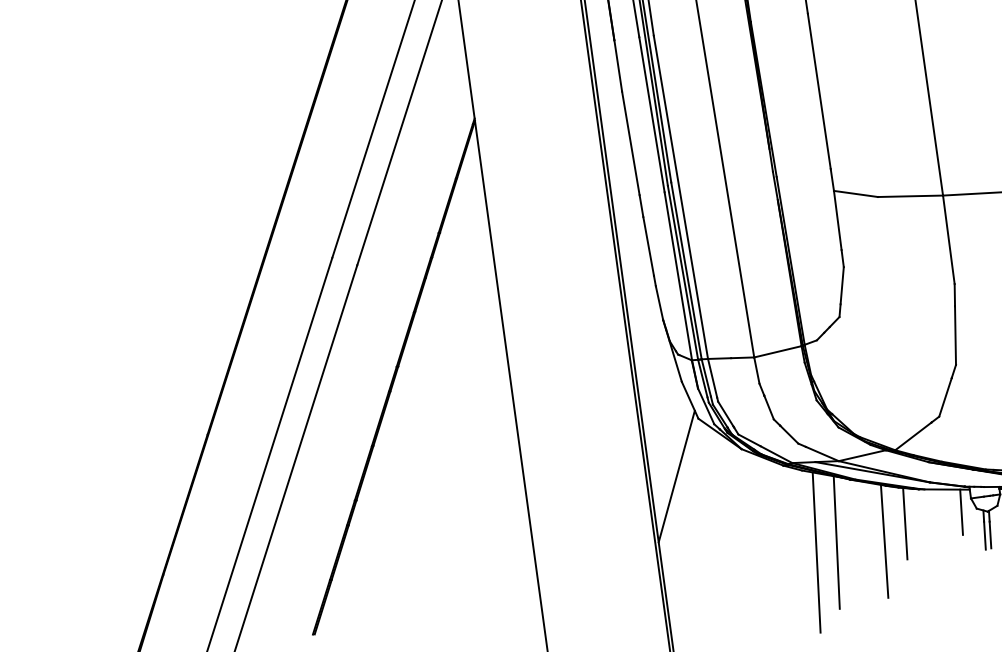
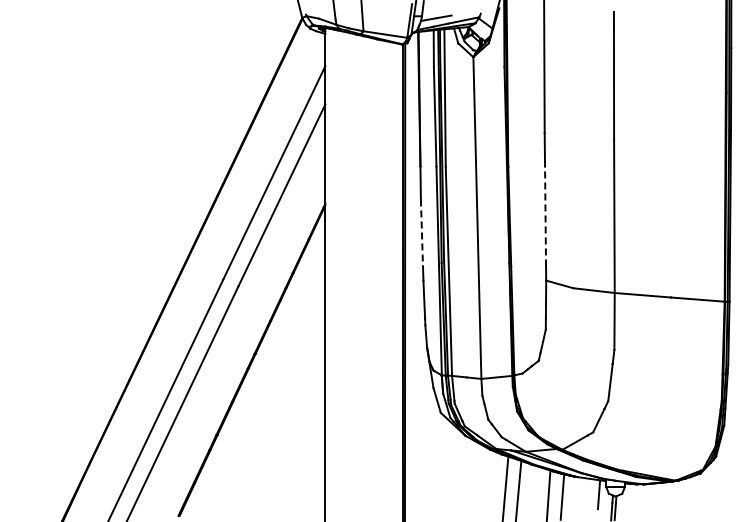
line: (819, 89) -> (545, 215), solid -> dashed
line: (630, 142) -> (421, 232), solid -> dashed
line: (677, 476) -> (422, 447), removed

